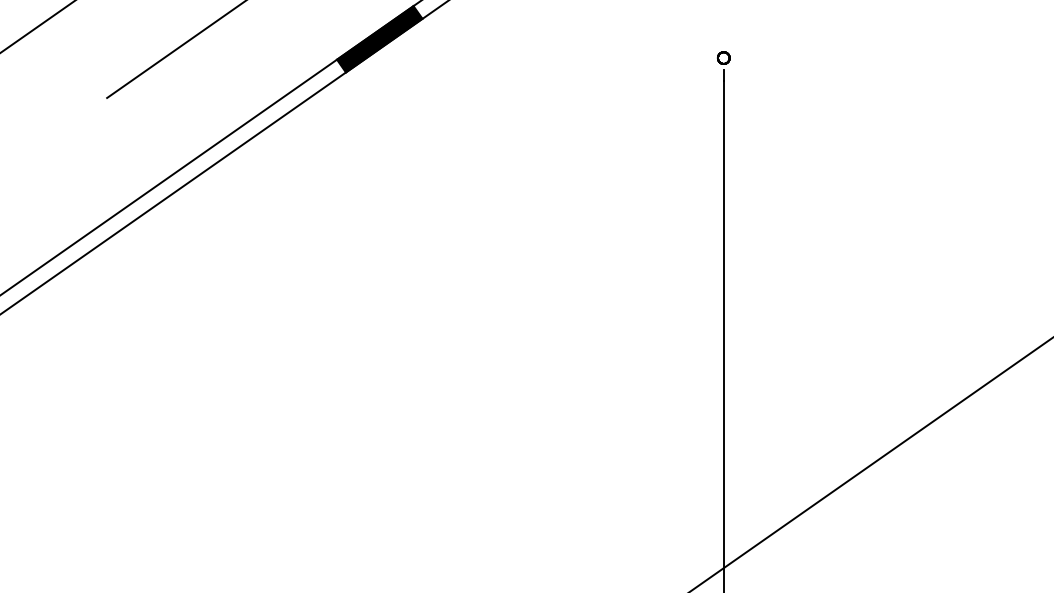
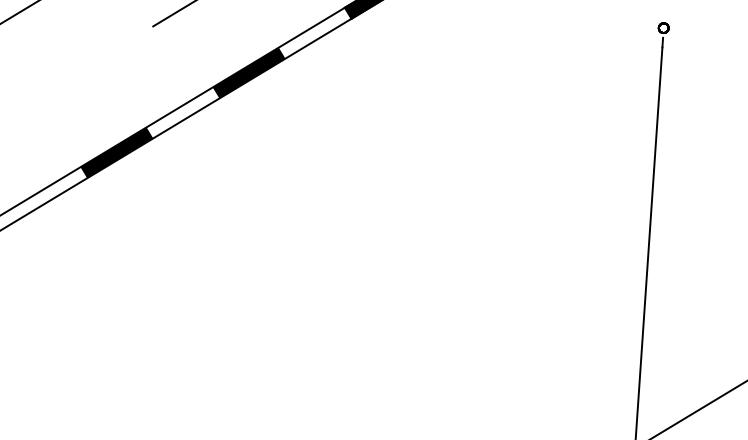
fill: (226, 146) -> (248, 73), added
fill: (73, 253) -> (116, 152), added

